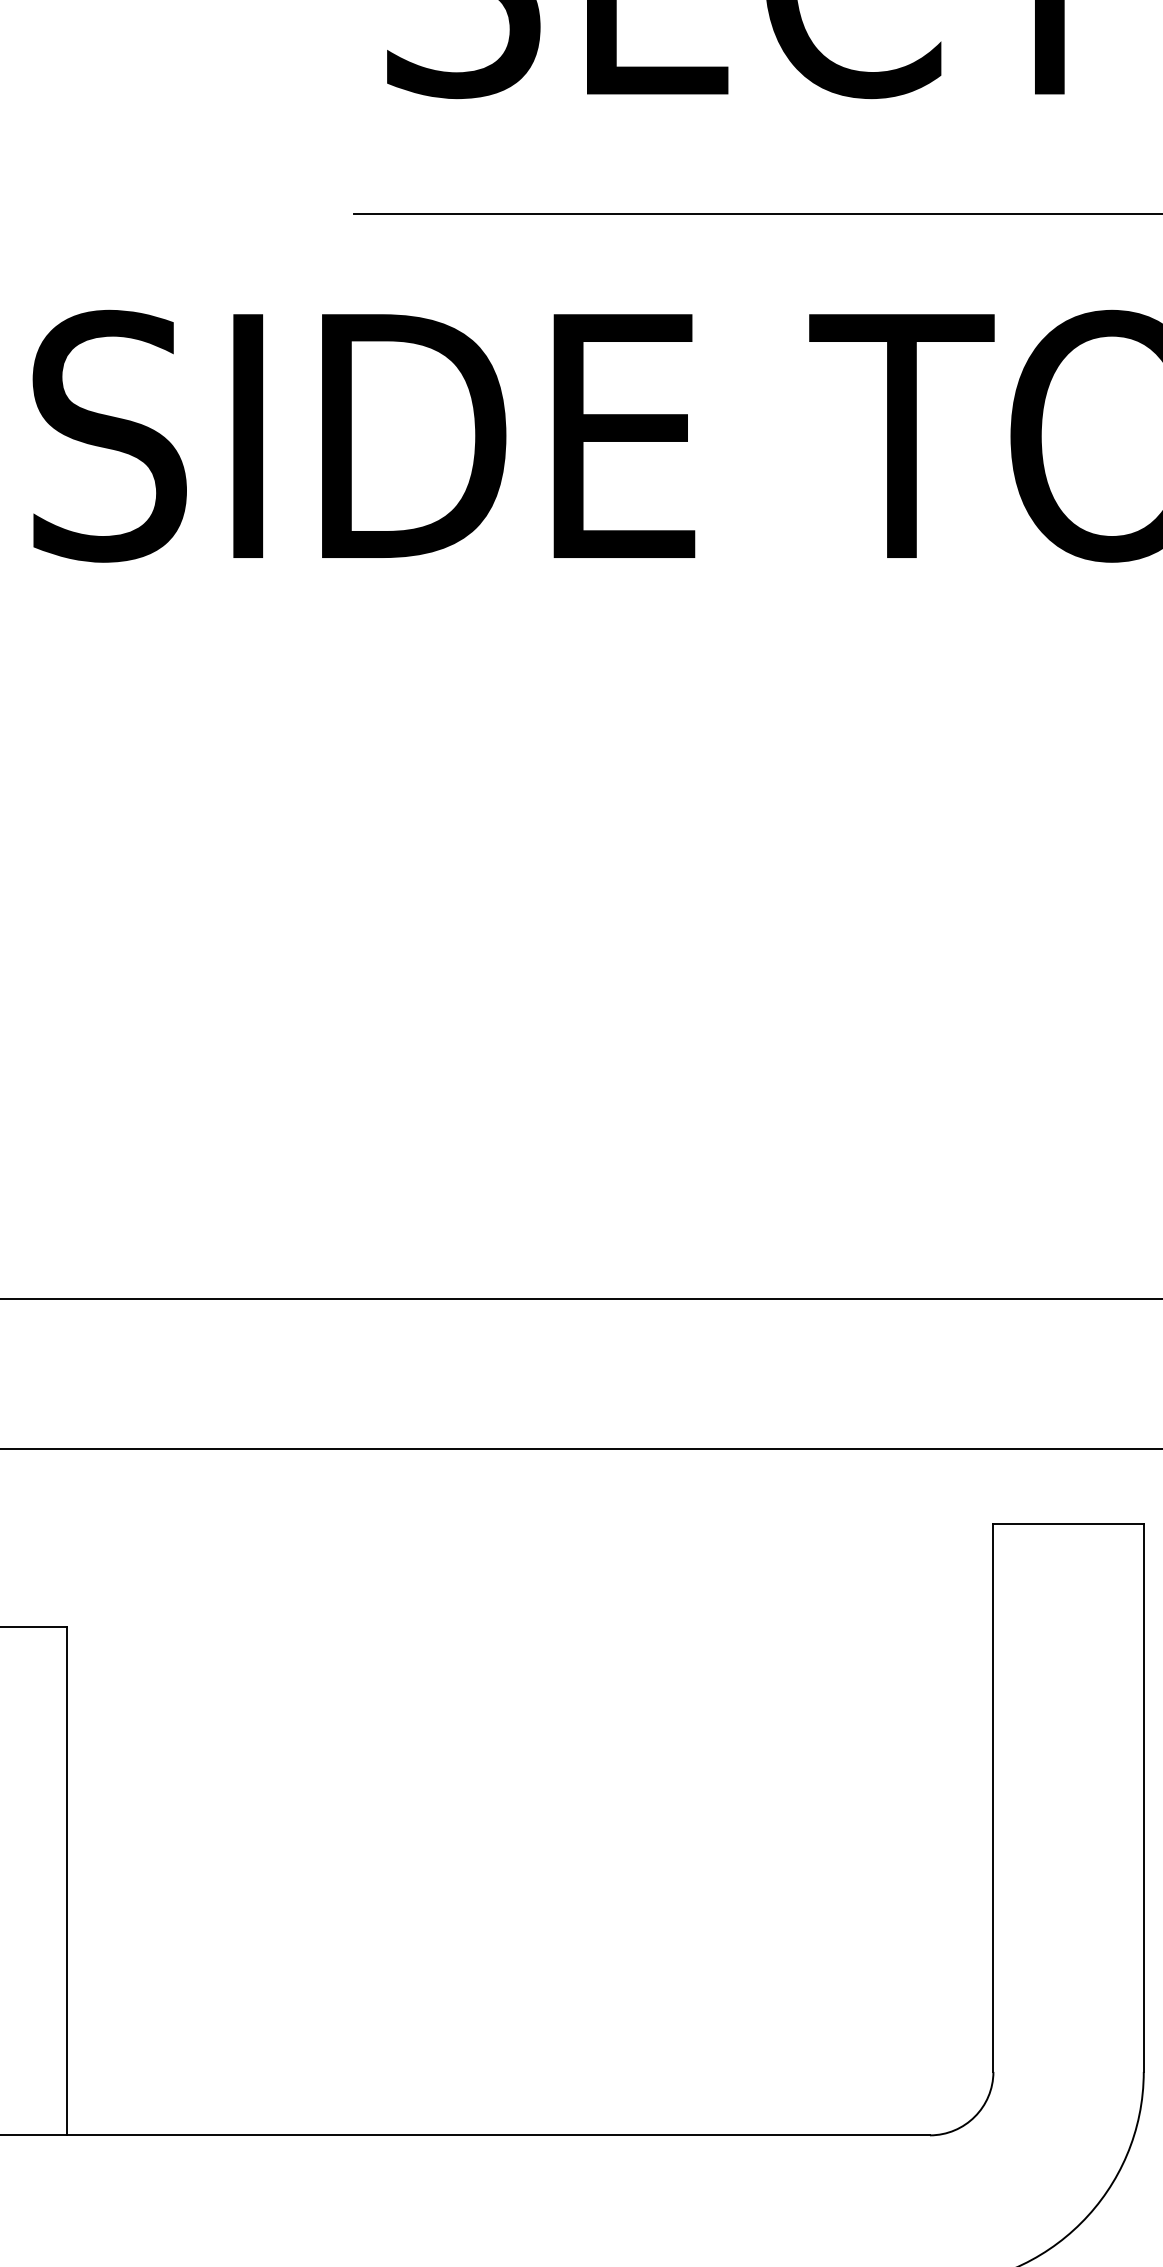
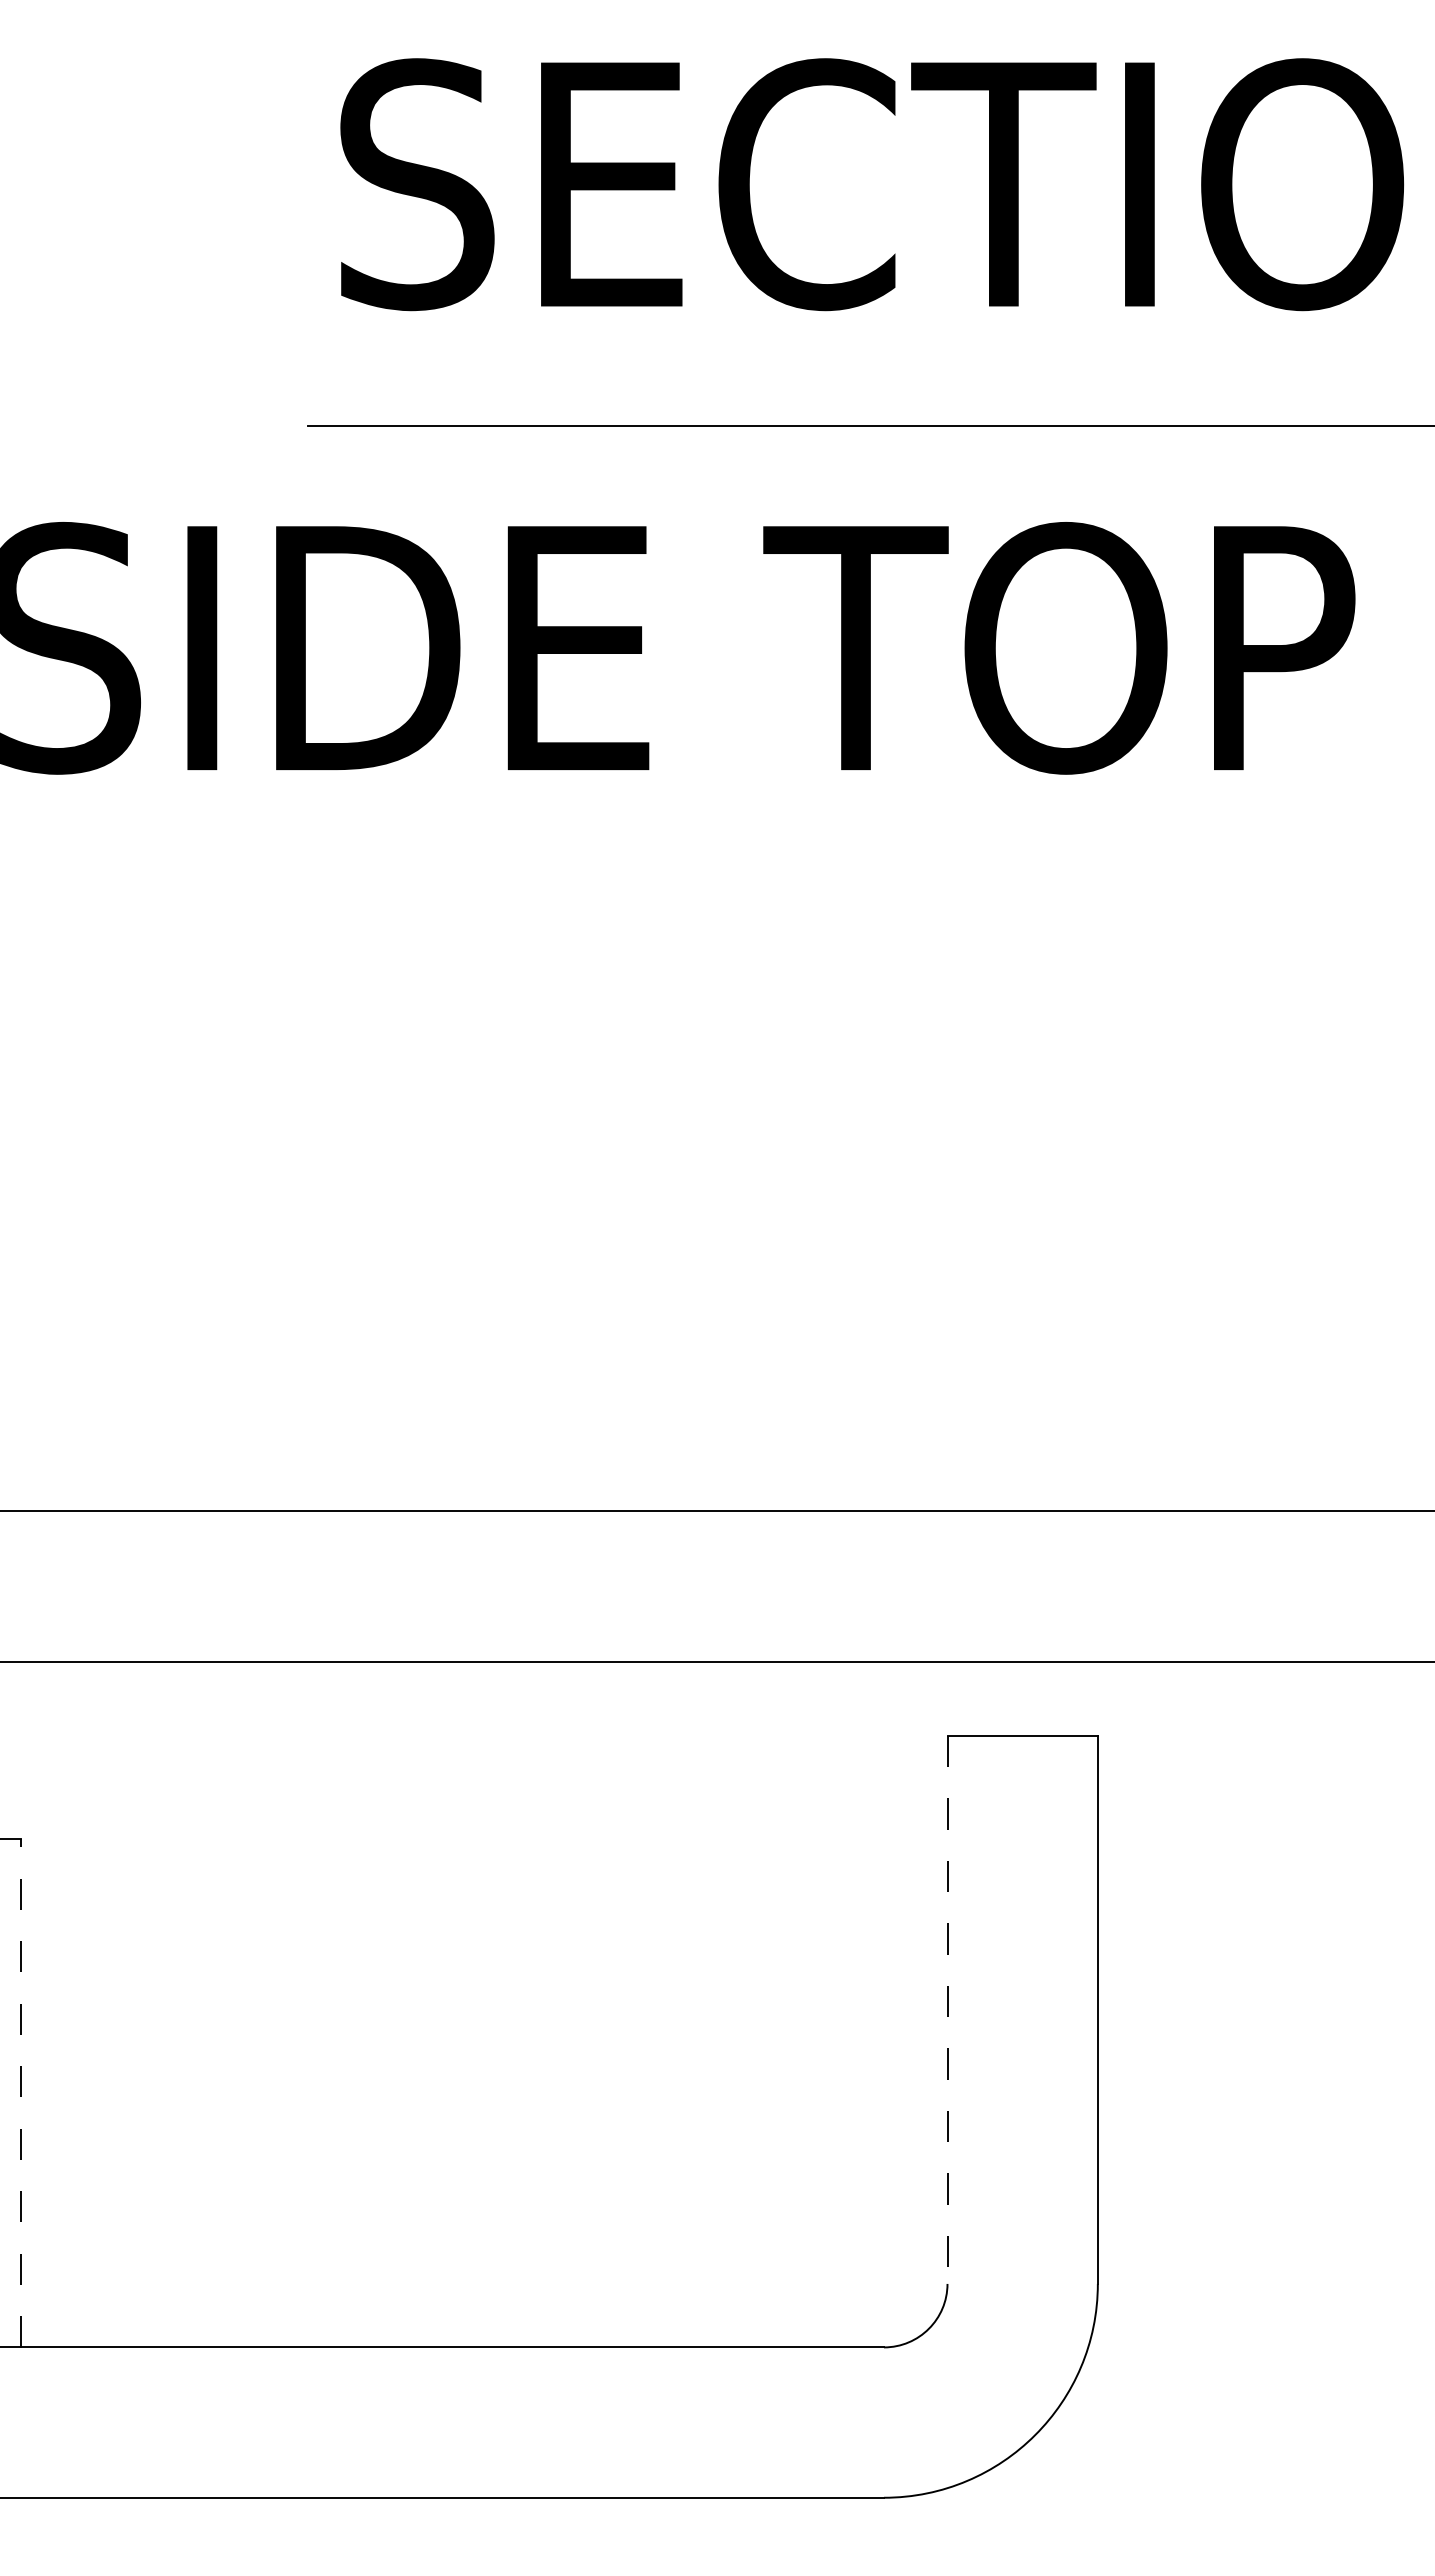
line: (993, 1798) -> (947, 2010), solid -> dashed
line: (67, 1881) -> (21, 2093), solid -> dashed

